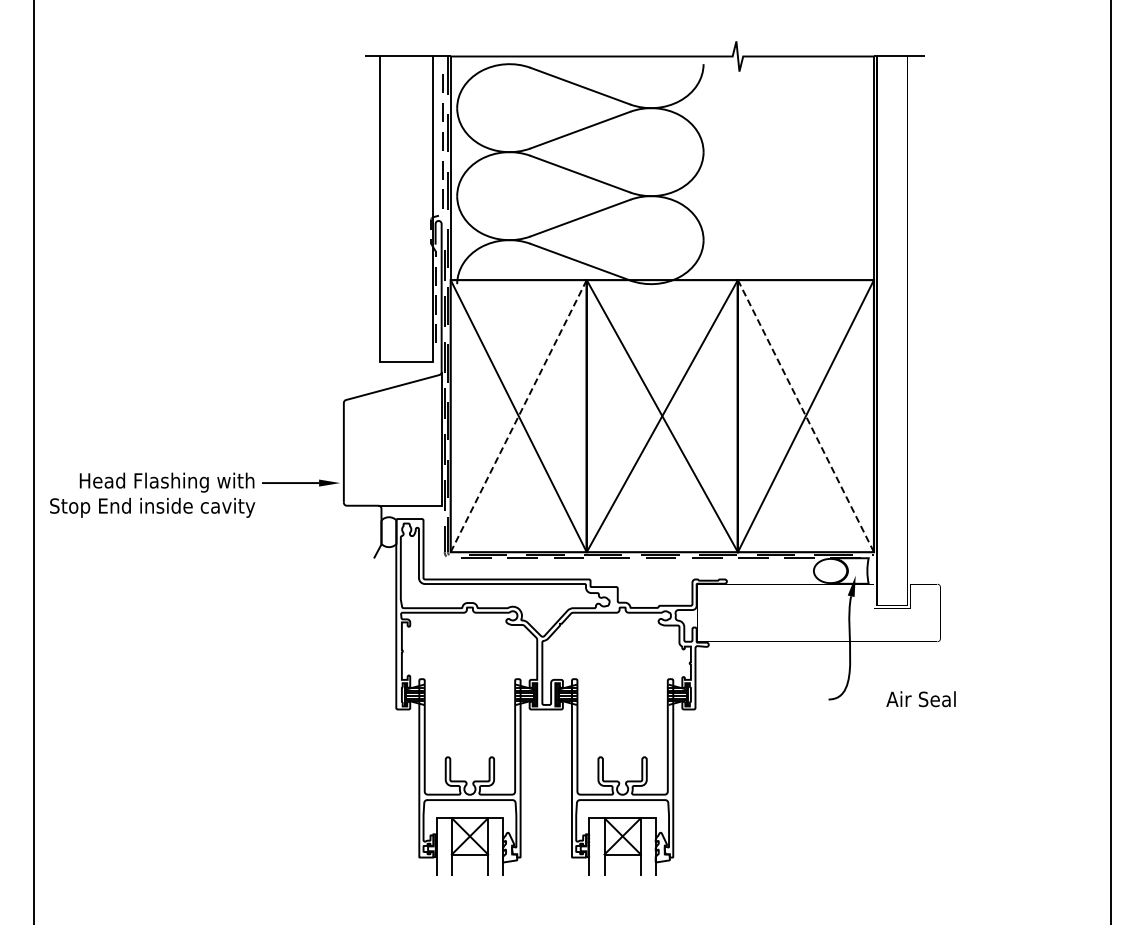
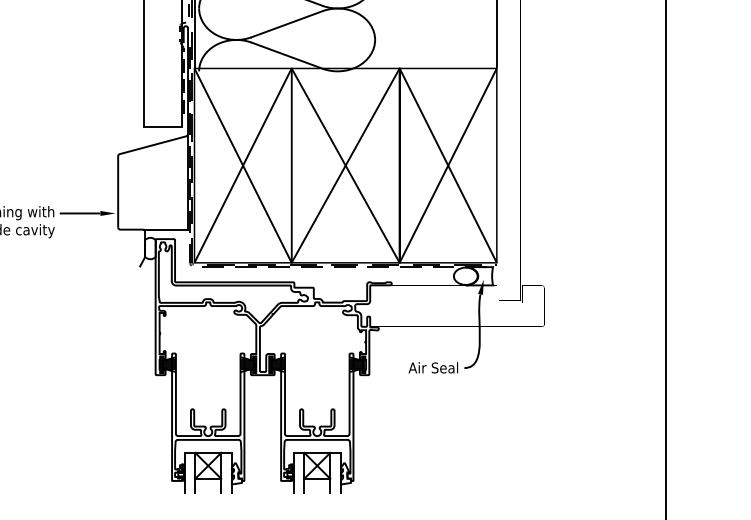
line: (518, 415) -> (242, 165), dashed -> solid
line: (806, 416) -> (448, 165), dashed -> solid
text: (920, 699) -> (432, 368), moved

